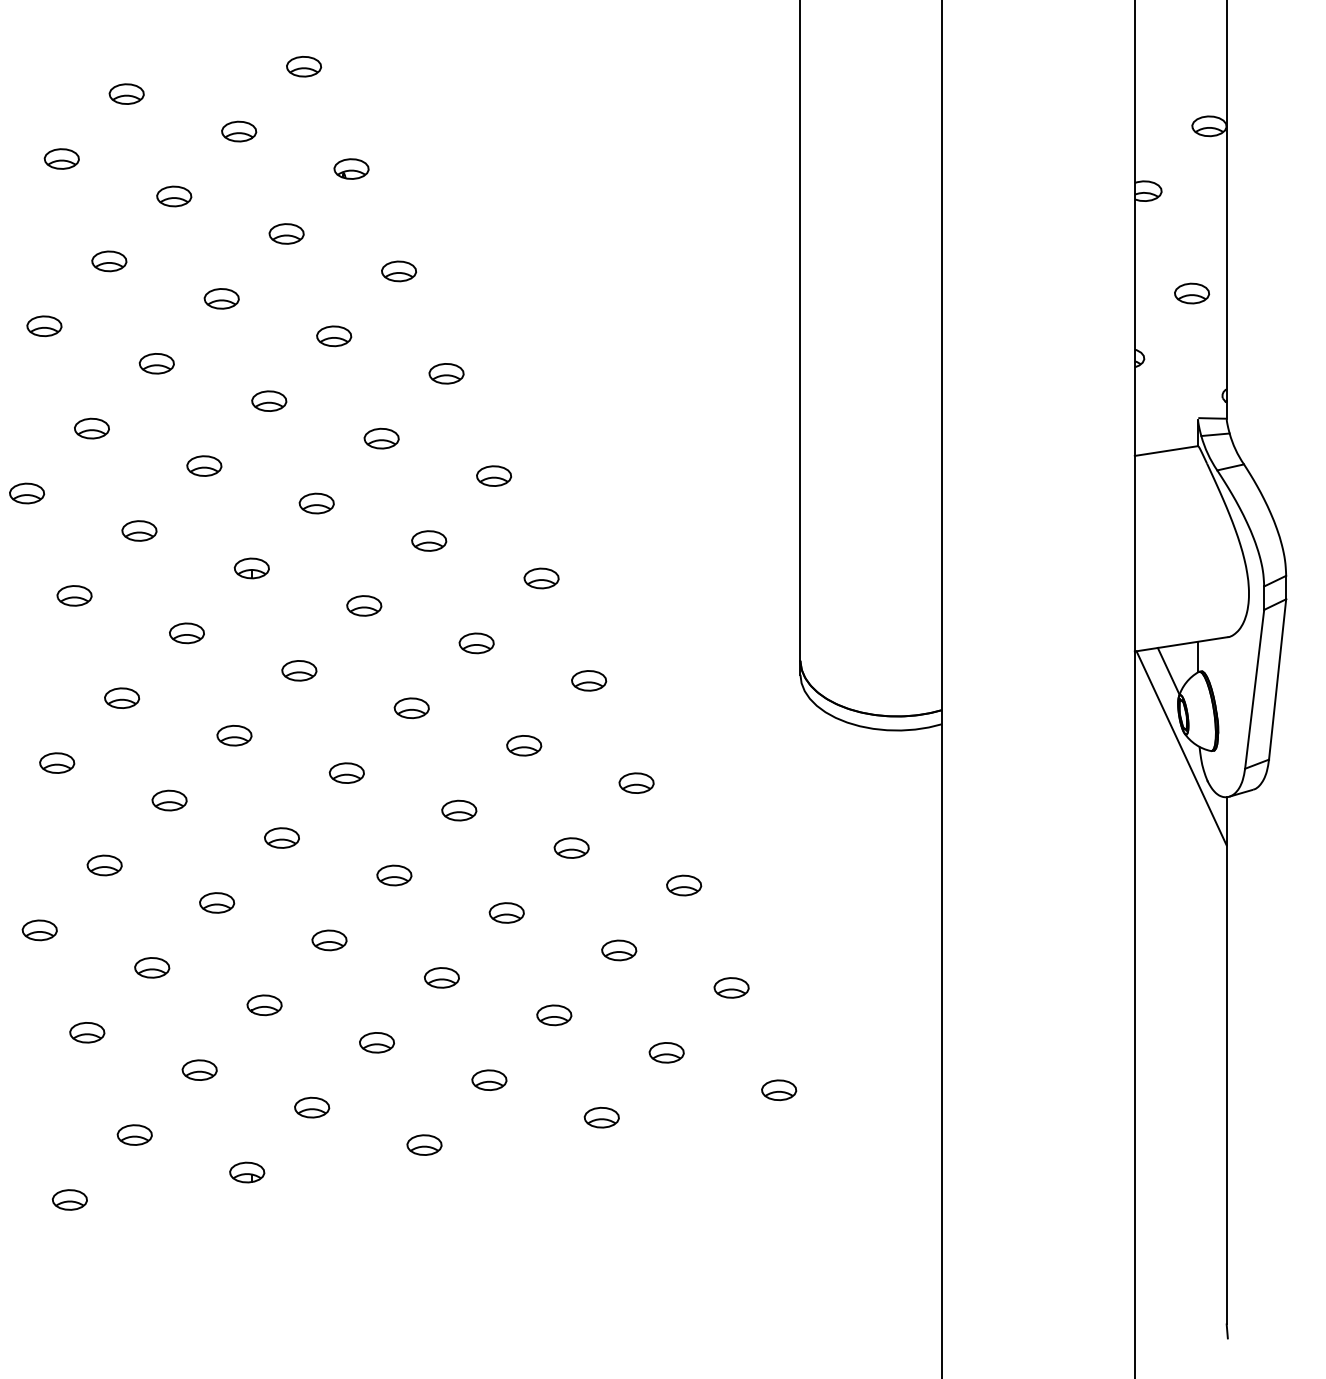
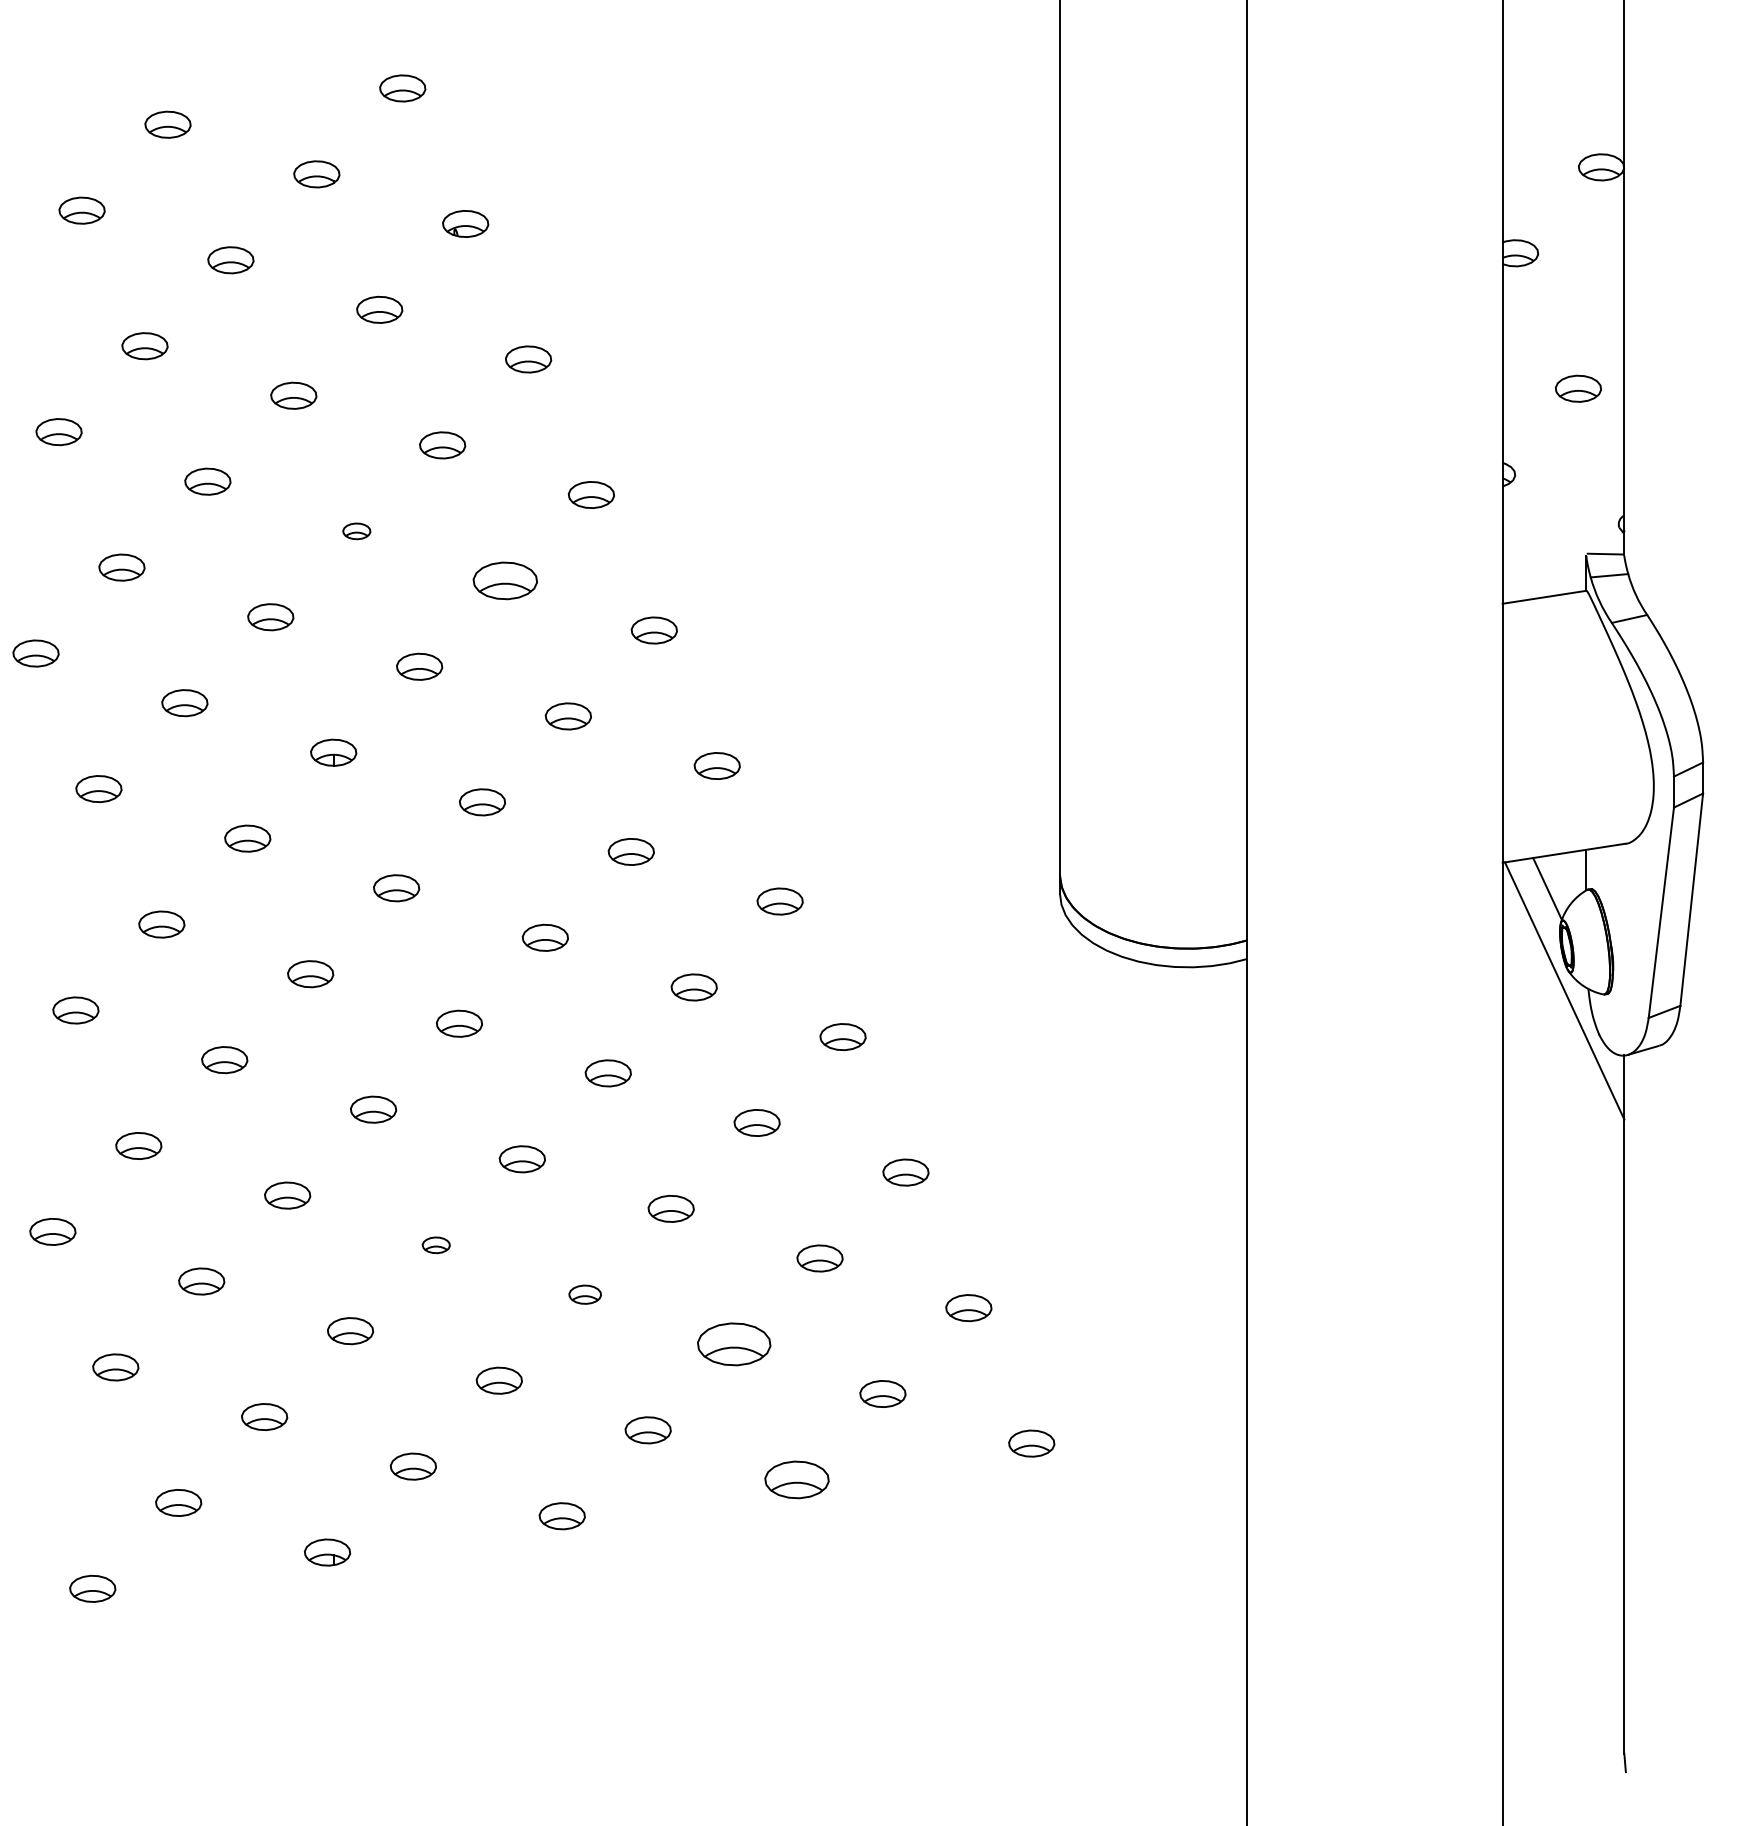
part: (269, 401) -> (356, 531), size x0.6
part: (381, 438) -> (505, 580), size x1.4
part: (328, 940) -> (435, 1245), size x0.6
part: (441, 977) -> (584, 1294), size x0.7
part: (553, 1015) -> (733, 1344), size x1.6
part: (601, 1117) -> (796, 1479), size x1.4

